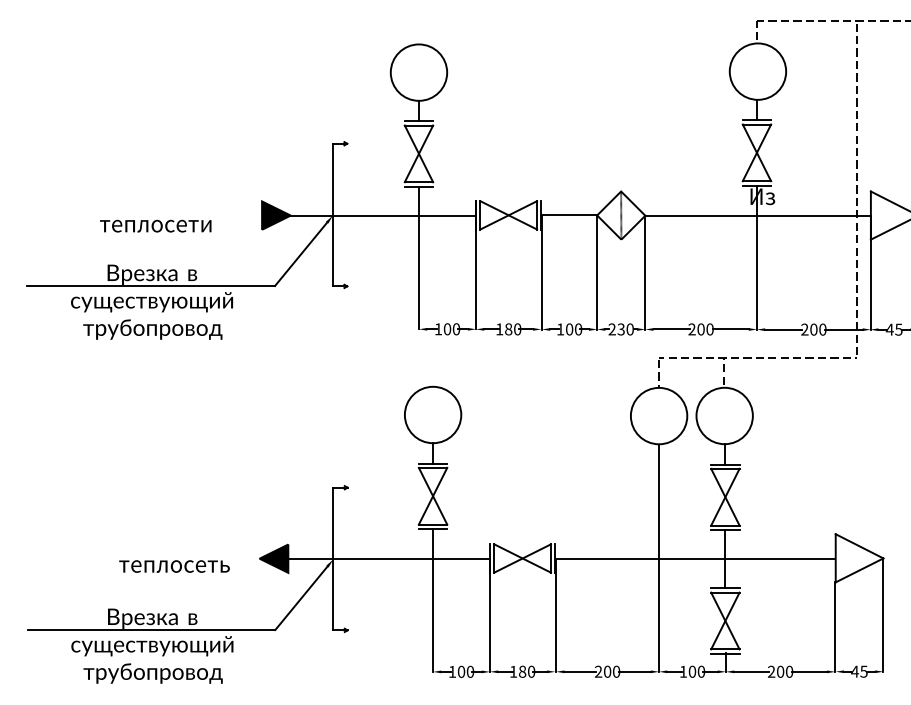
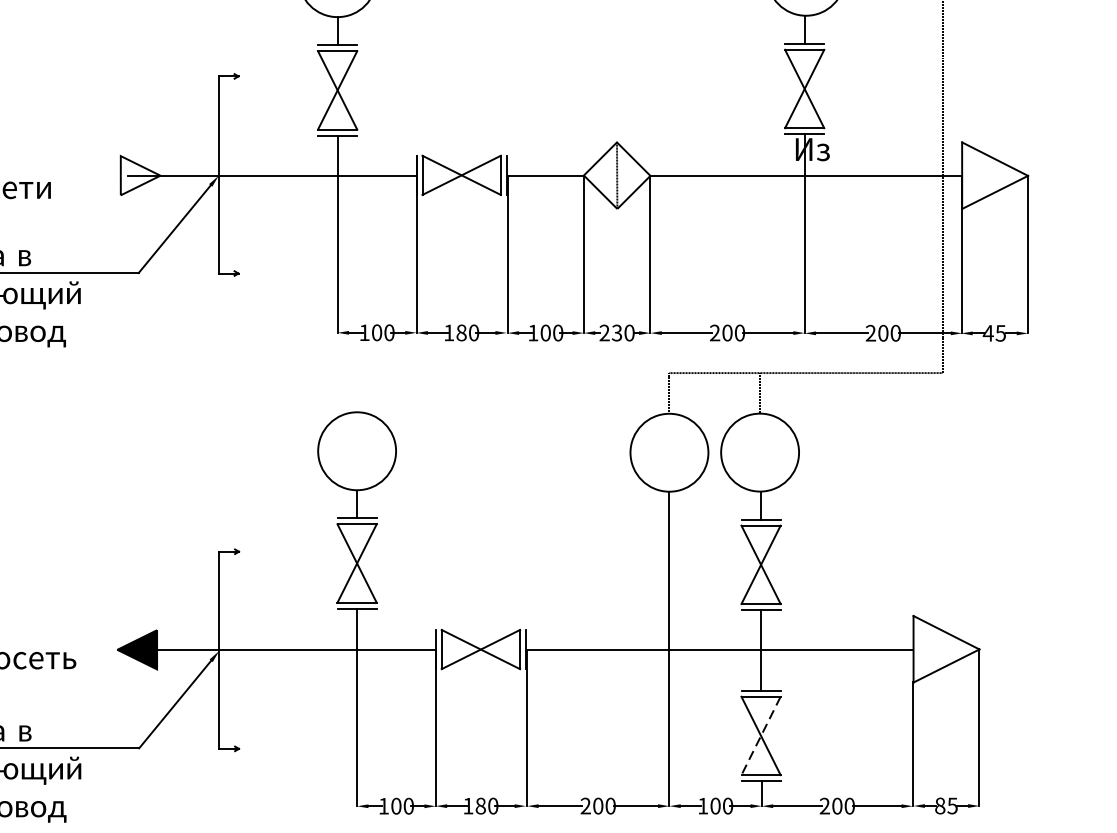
fill: (276, 215) -> (140, 175), removed
line: (725, 621) -> (761, 736), solid -> dashed
text: (854, 671) -> (939, 805), 45 -> 85

